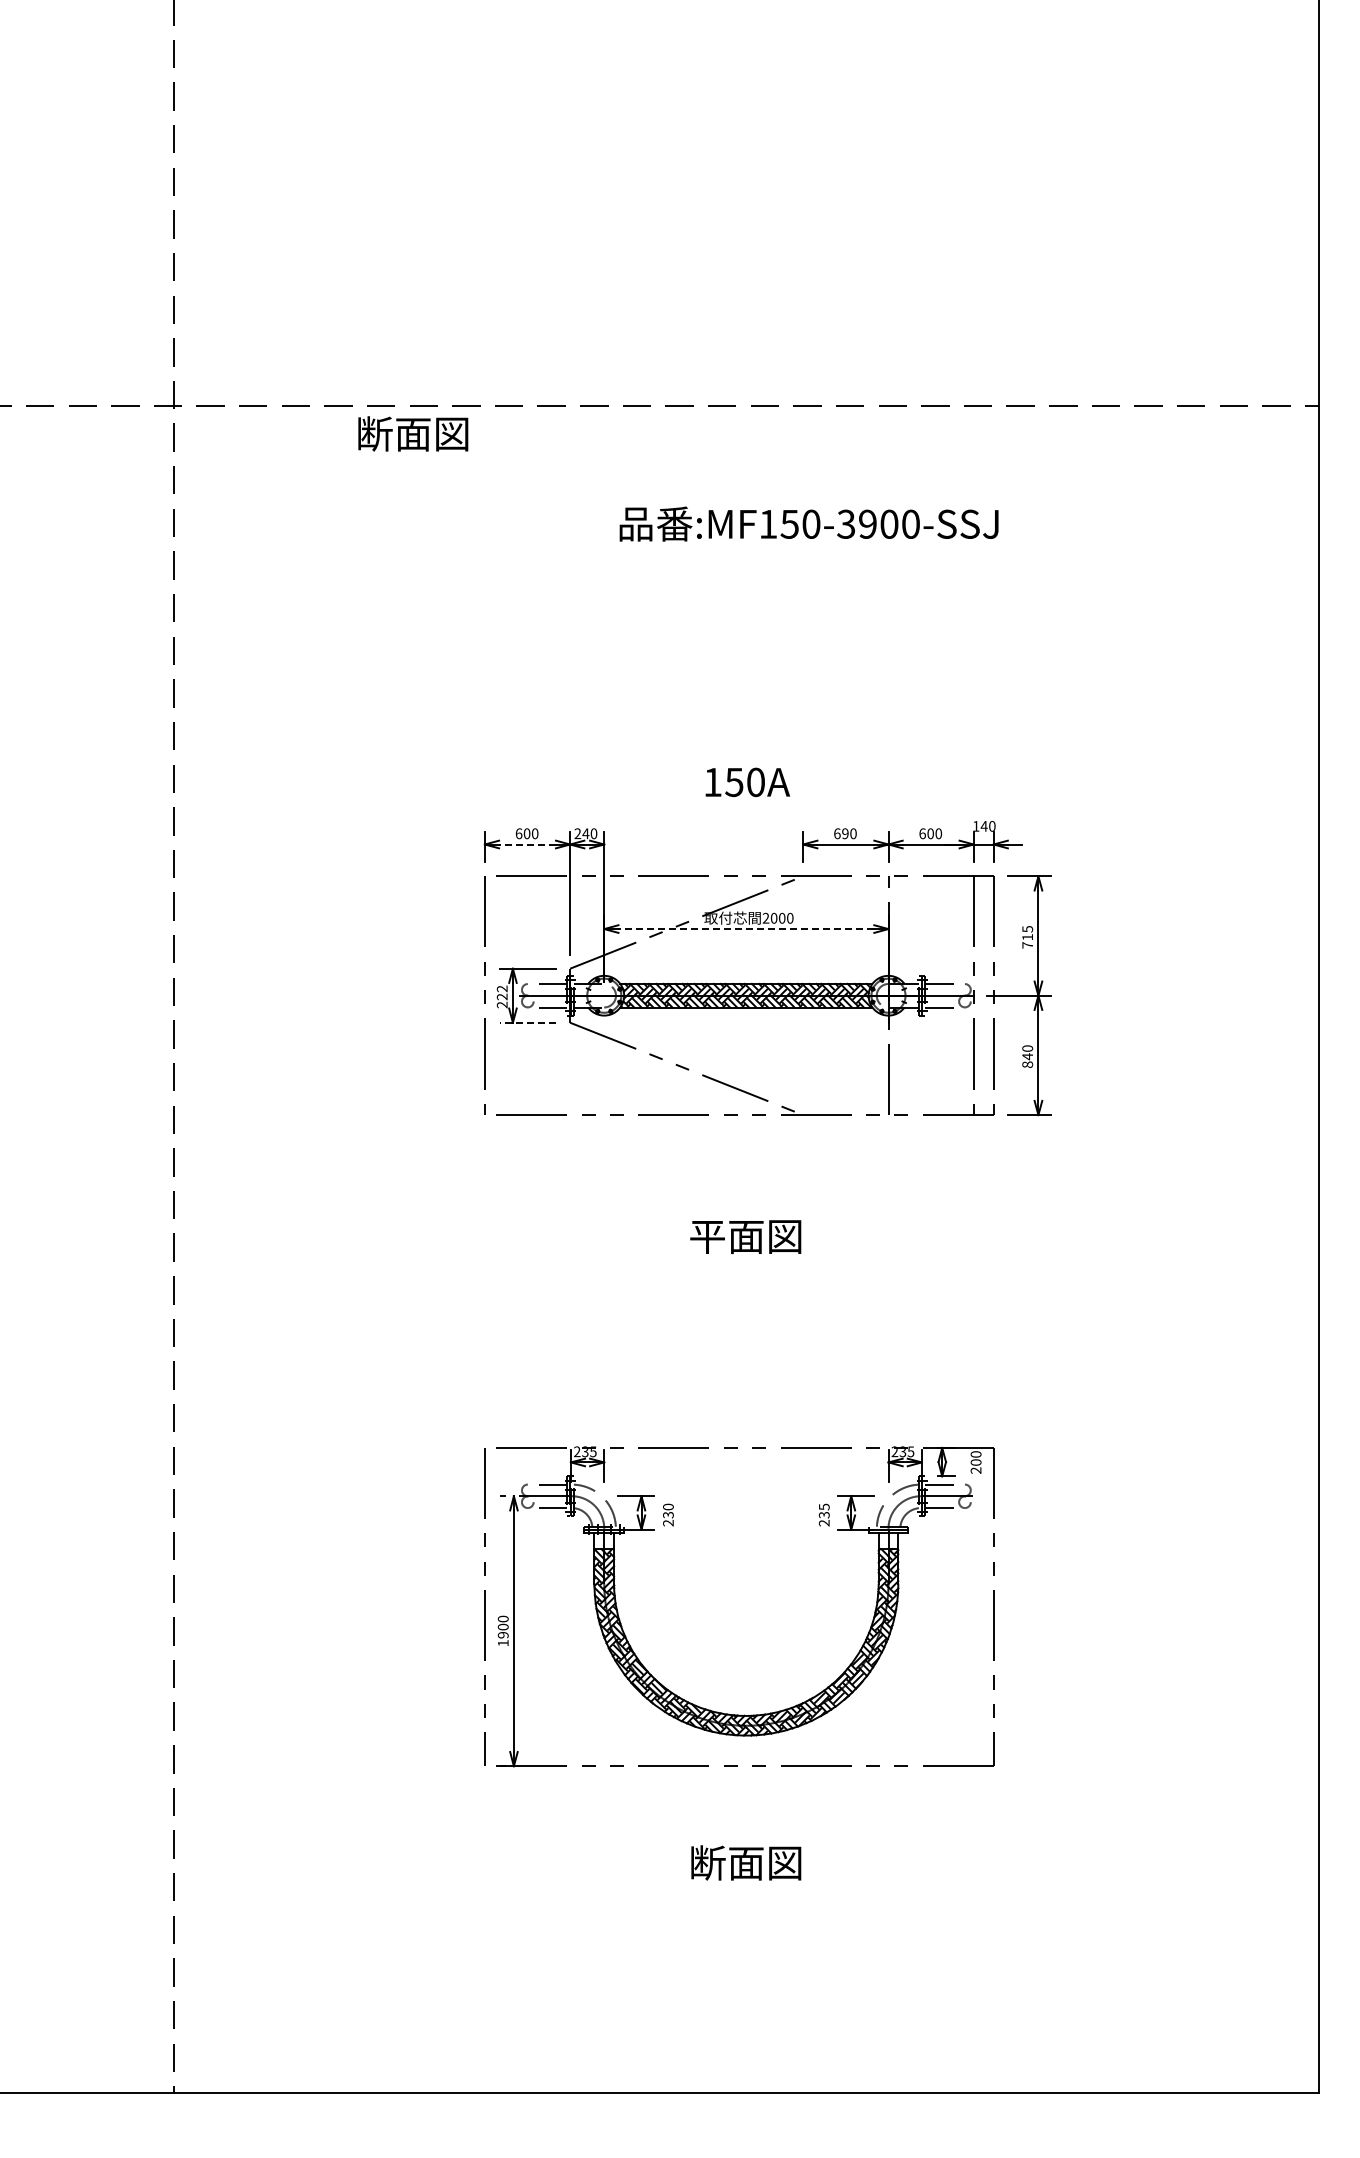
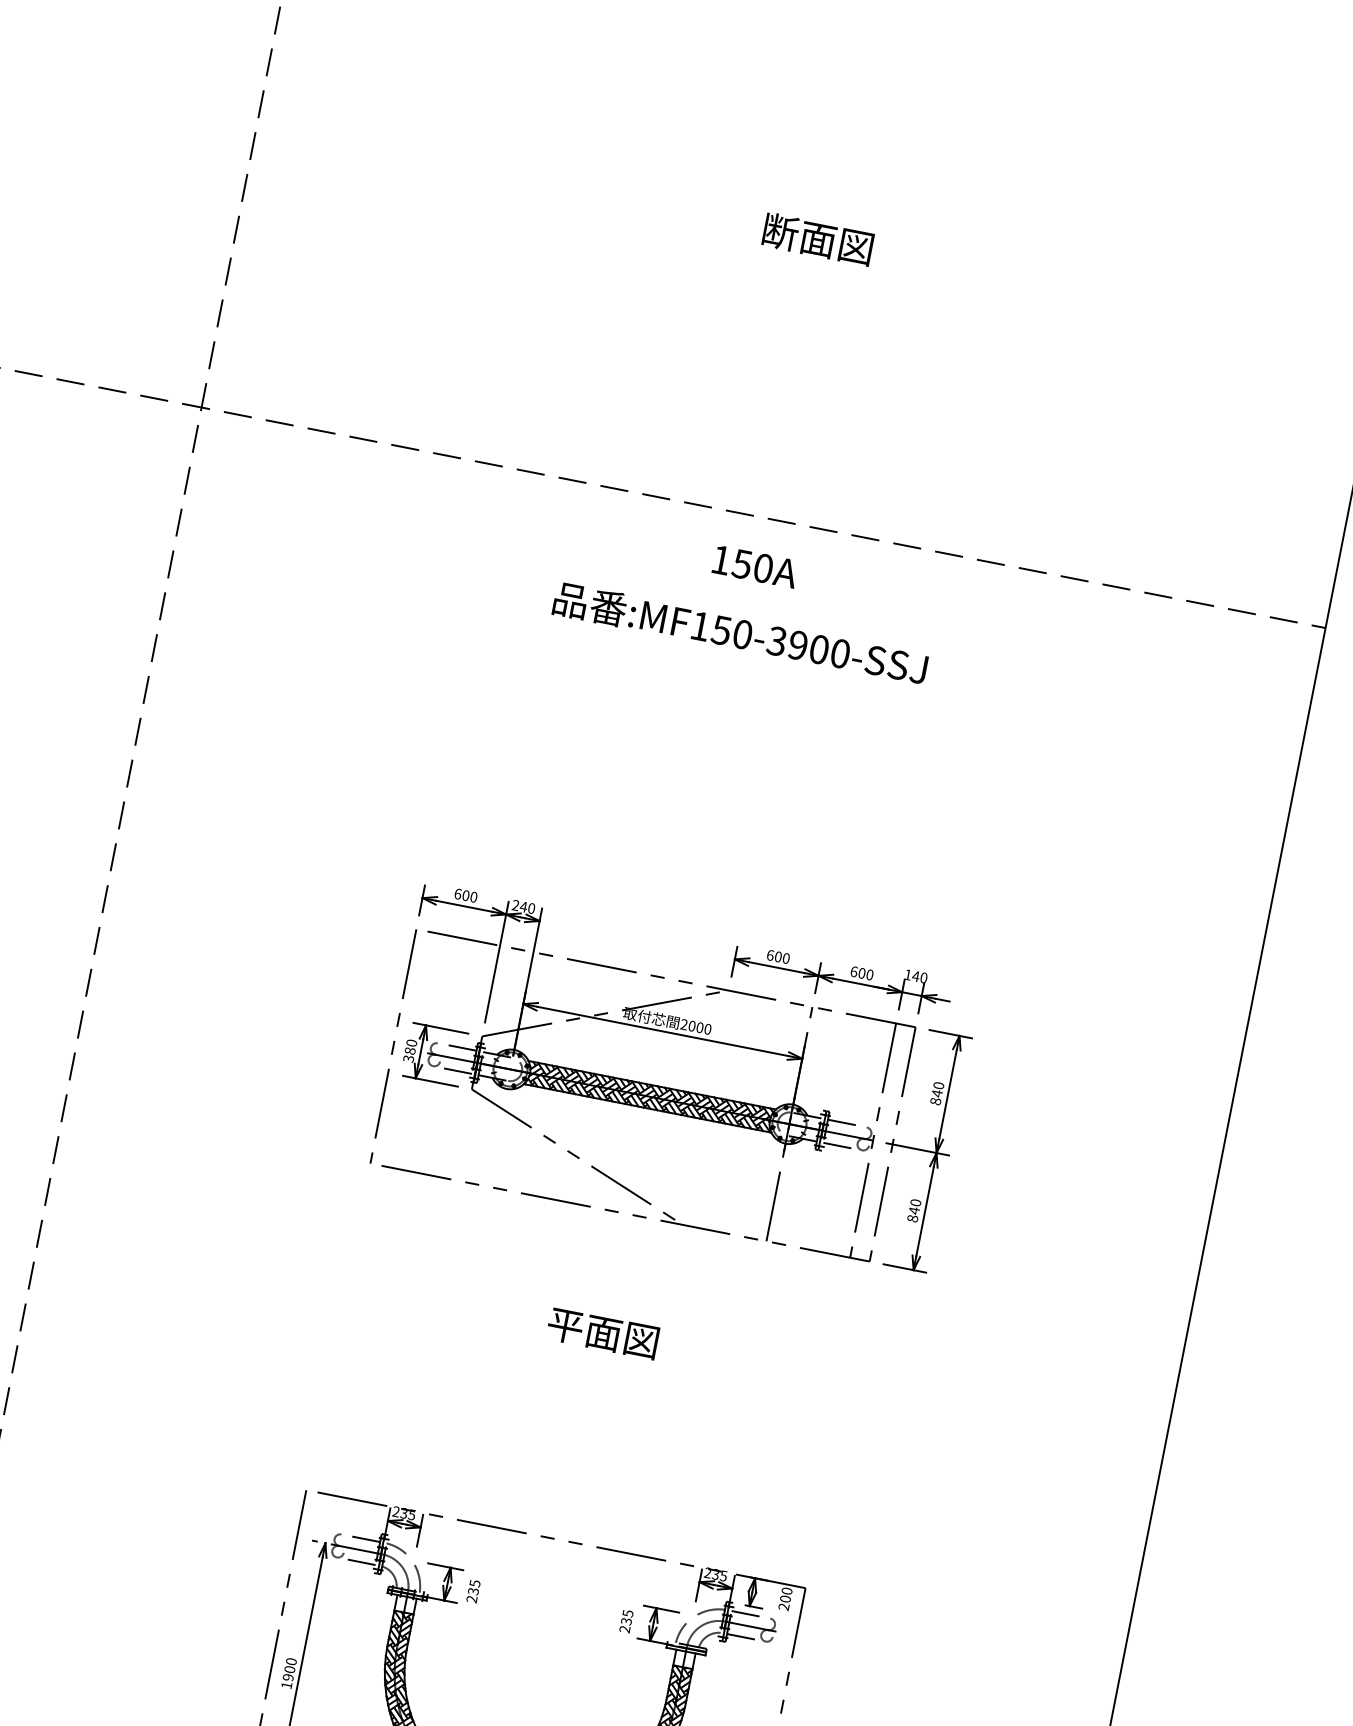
text: (413, 433) -> (818, 238), moved
text: (808, 523) -> (740, 633), moved
text: (747, 782) -> (755, 566), moved
text: (845, 833) -> (778, 956), 690 -> 600
line: (527, 844) -> (464, 906), dashed -> solid
line: (746, 929) -> (662, 1031), dashed -> solid
text: (1027, 937) -> (937, 1093), 715 -> 840
text: (502, 996) -> (410, 1050), 222 -> 380
line: (528, 1022) -> (431, 1081), dashed -> solid
text: (668, 1506) -> (475, 1583), 230 -> 235

